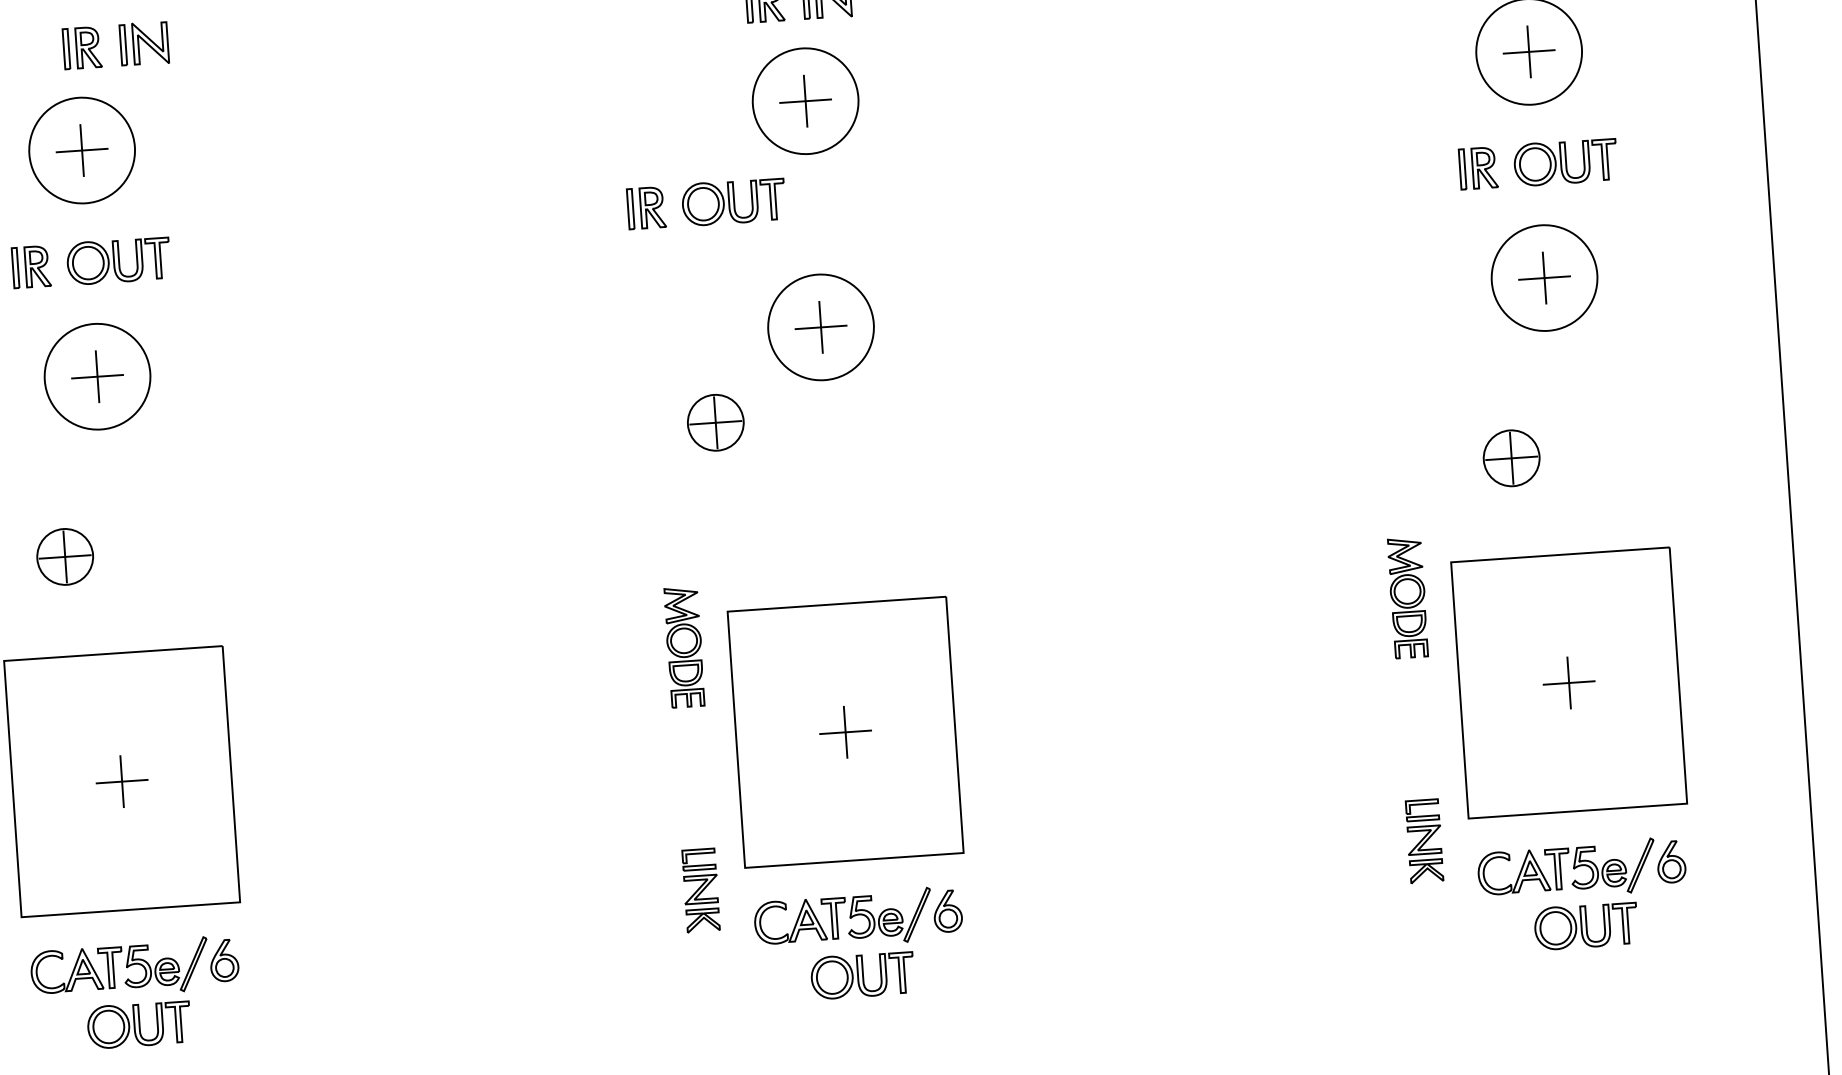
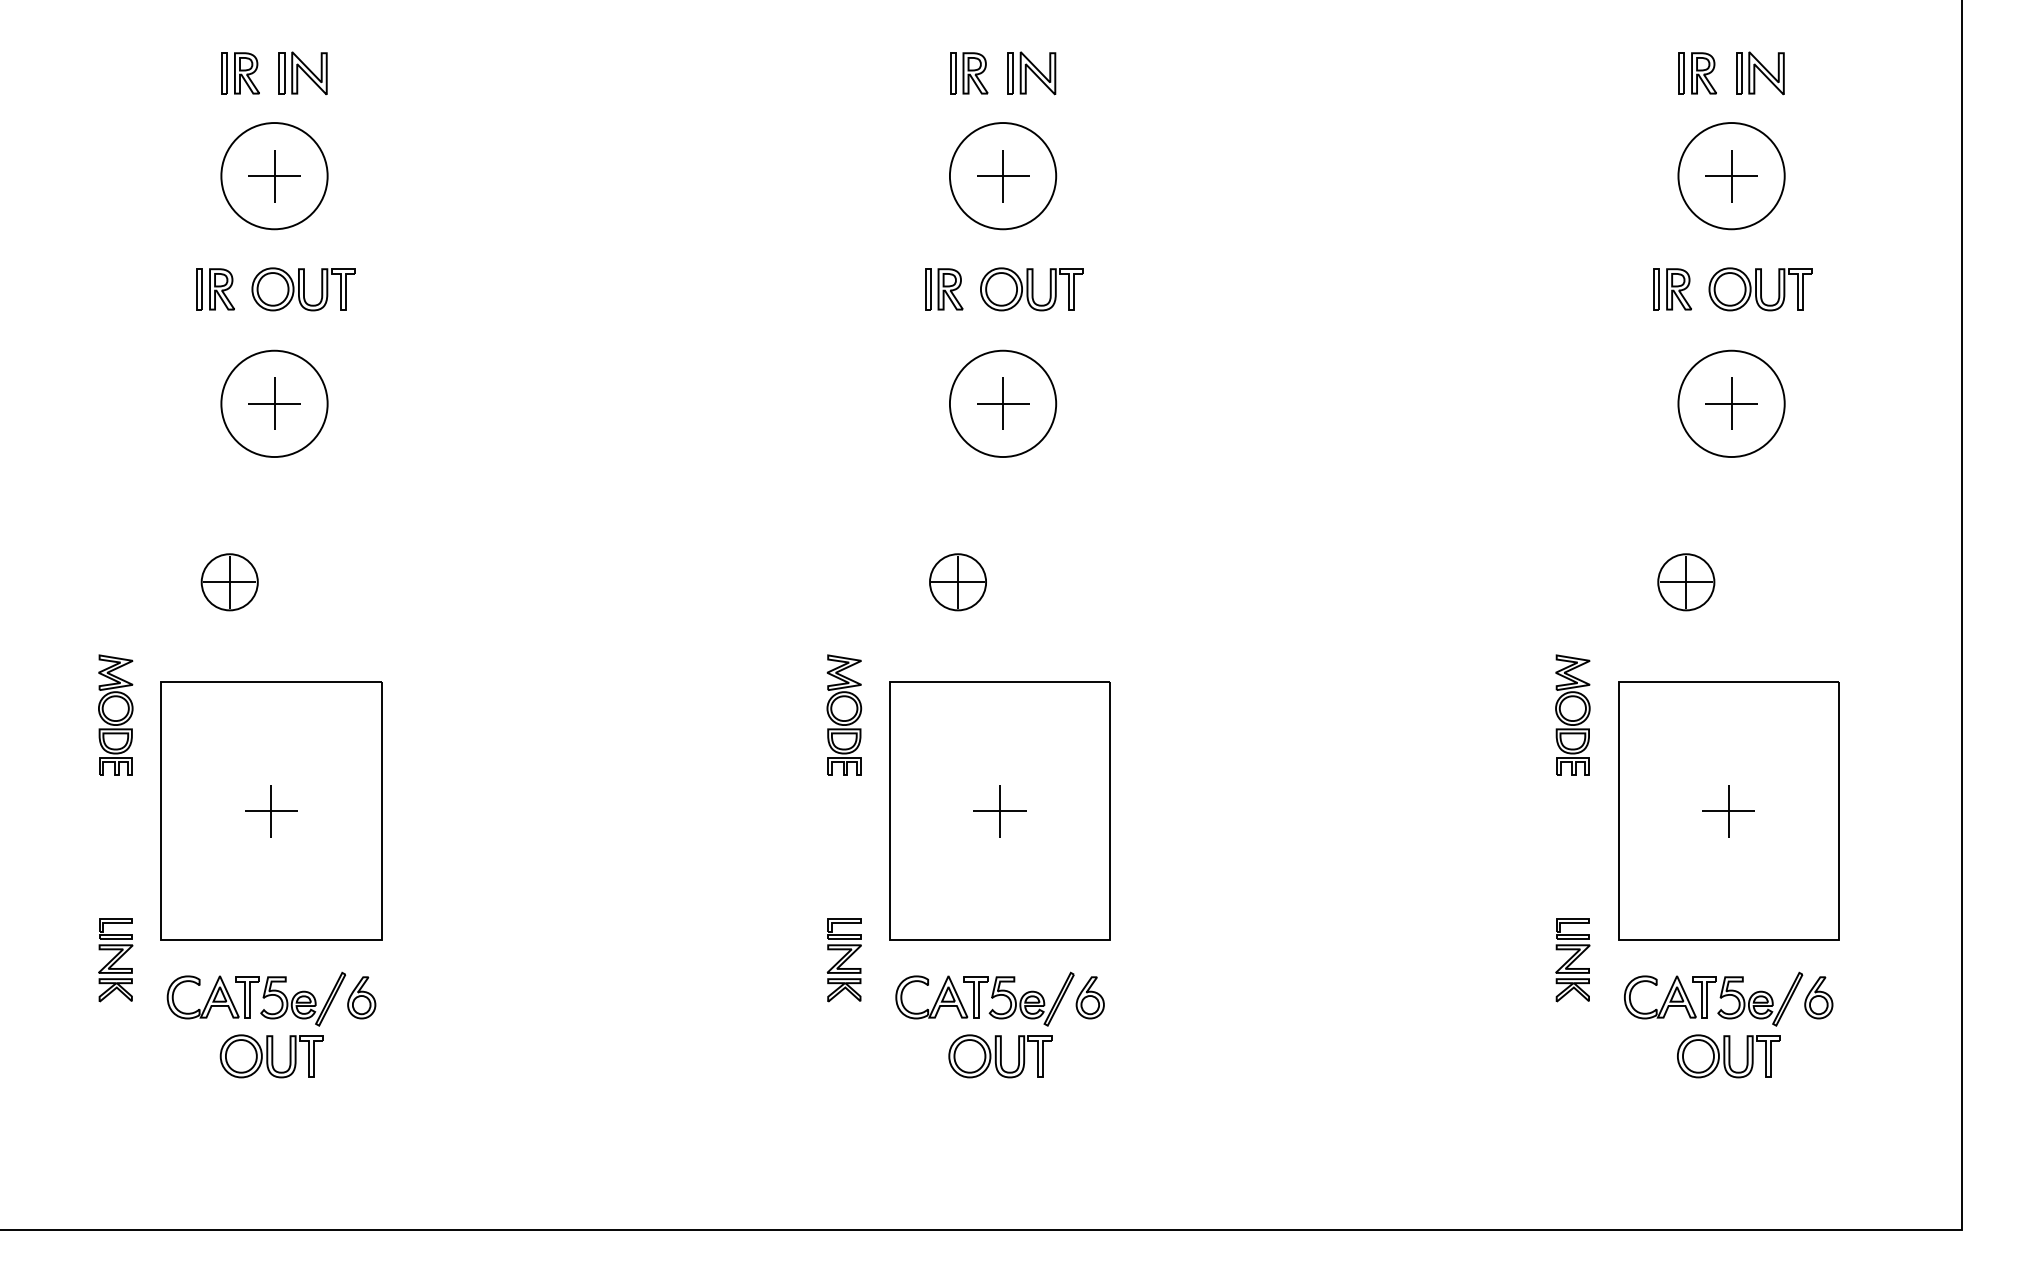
part: (115, 45) -> (274, 73), moved
part: (706, 204) -> (1004, 289), moved
part: (715, 423) -> (957, 582), moved

